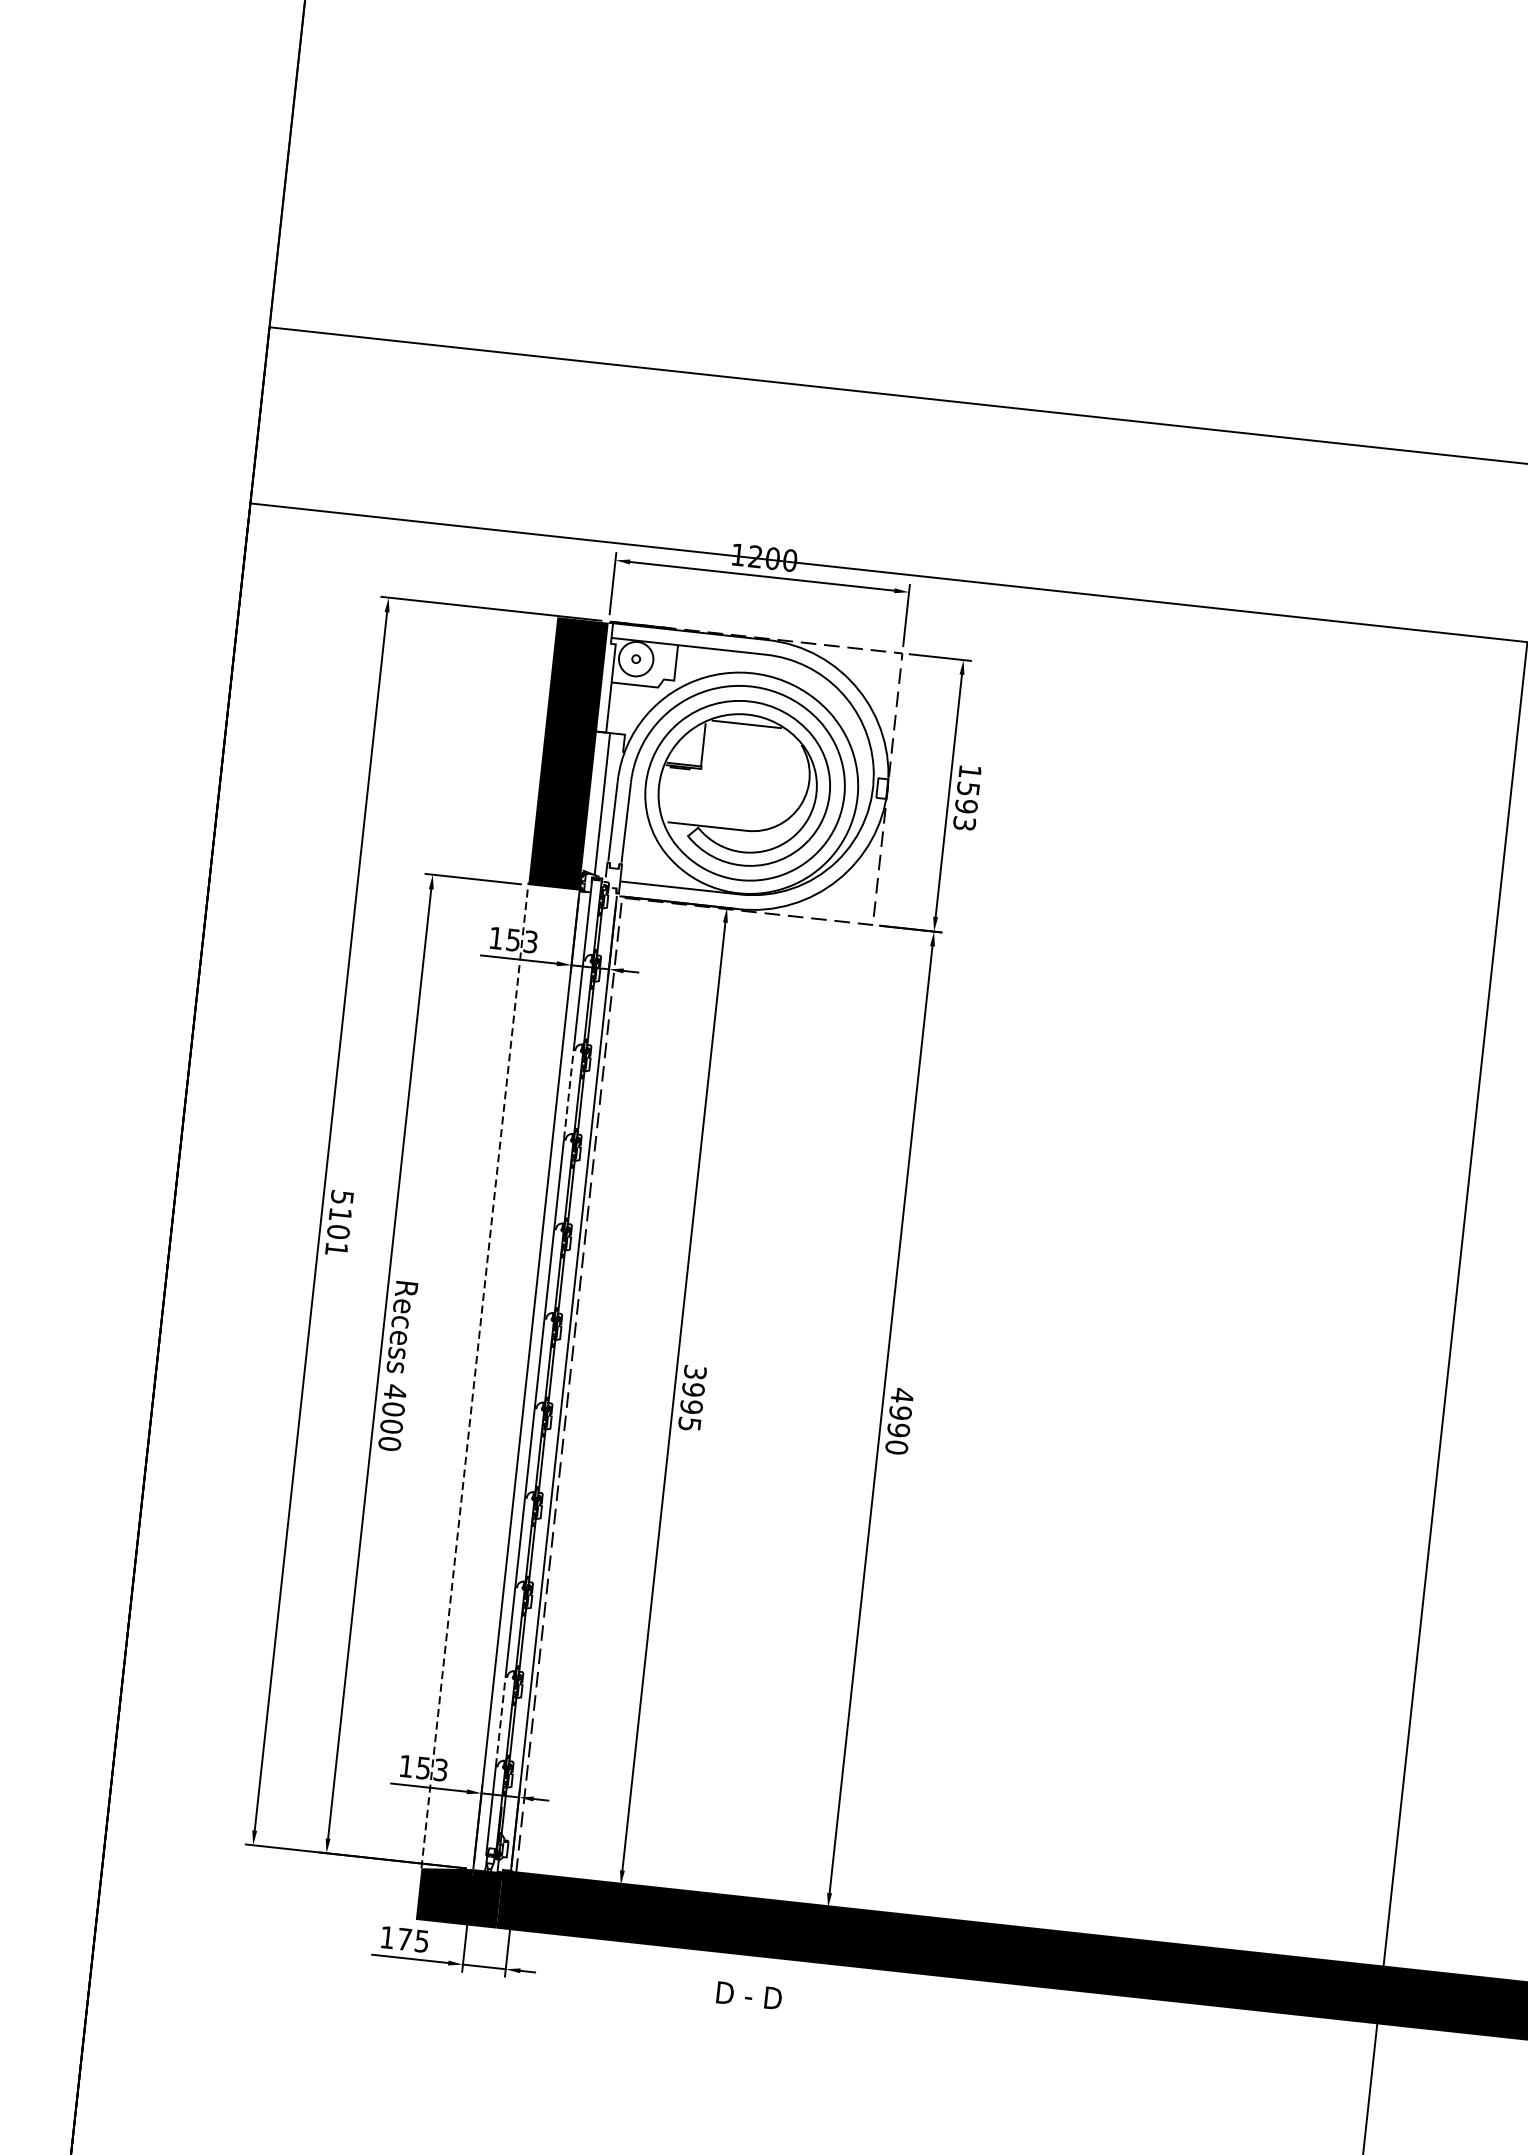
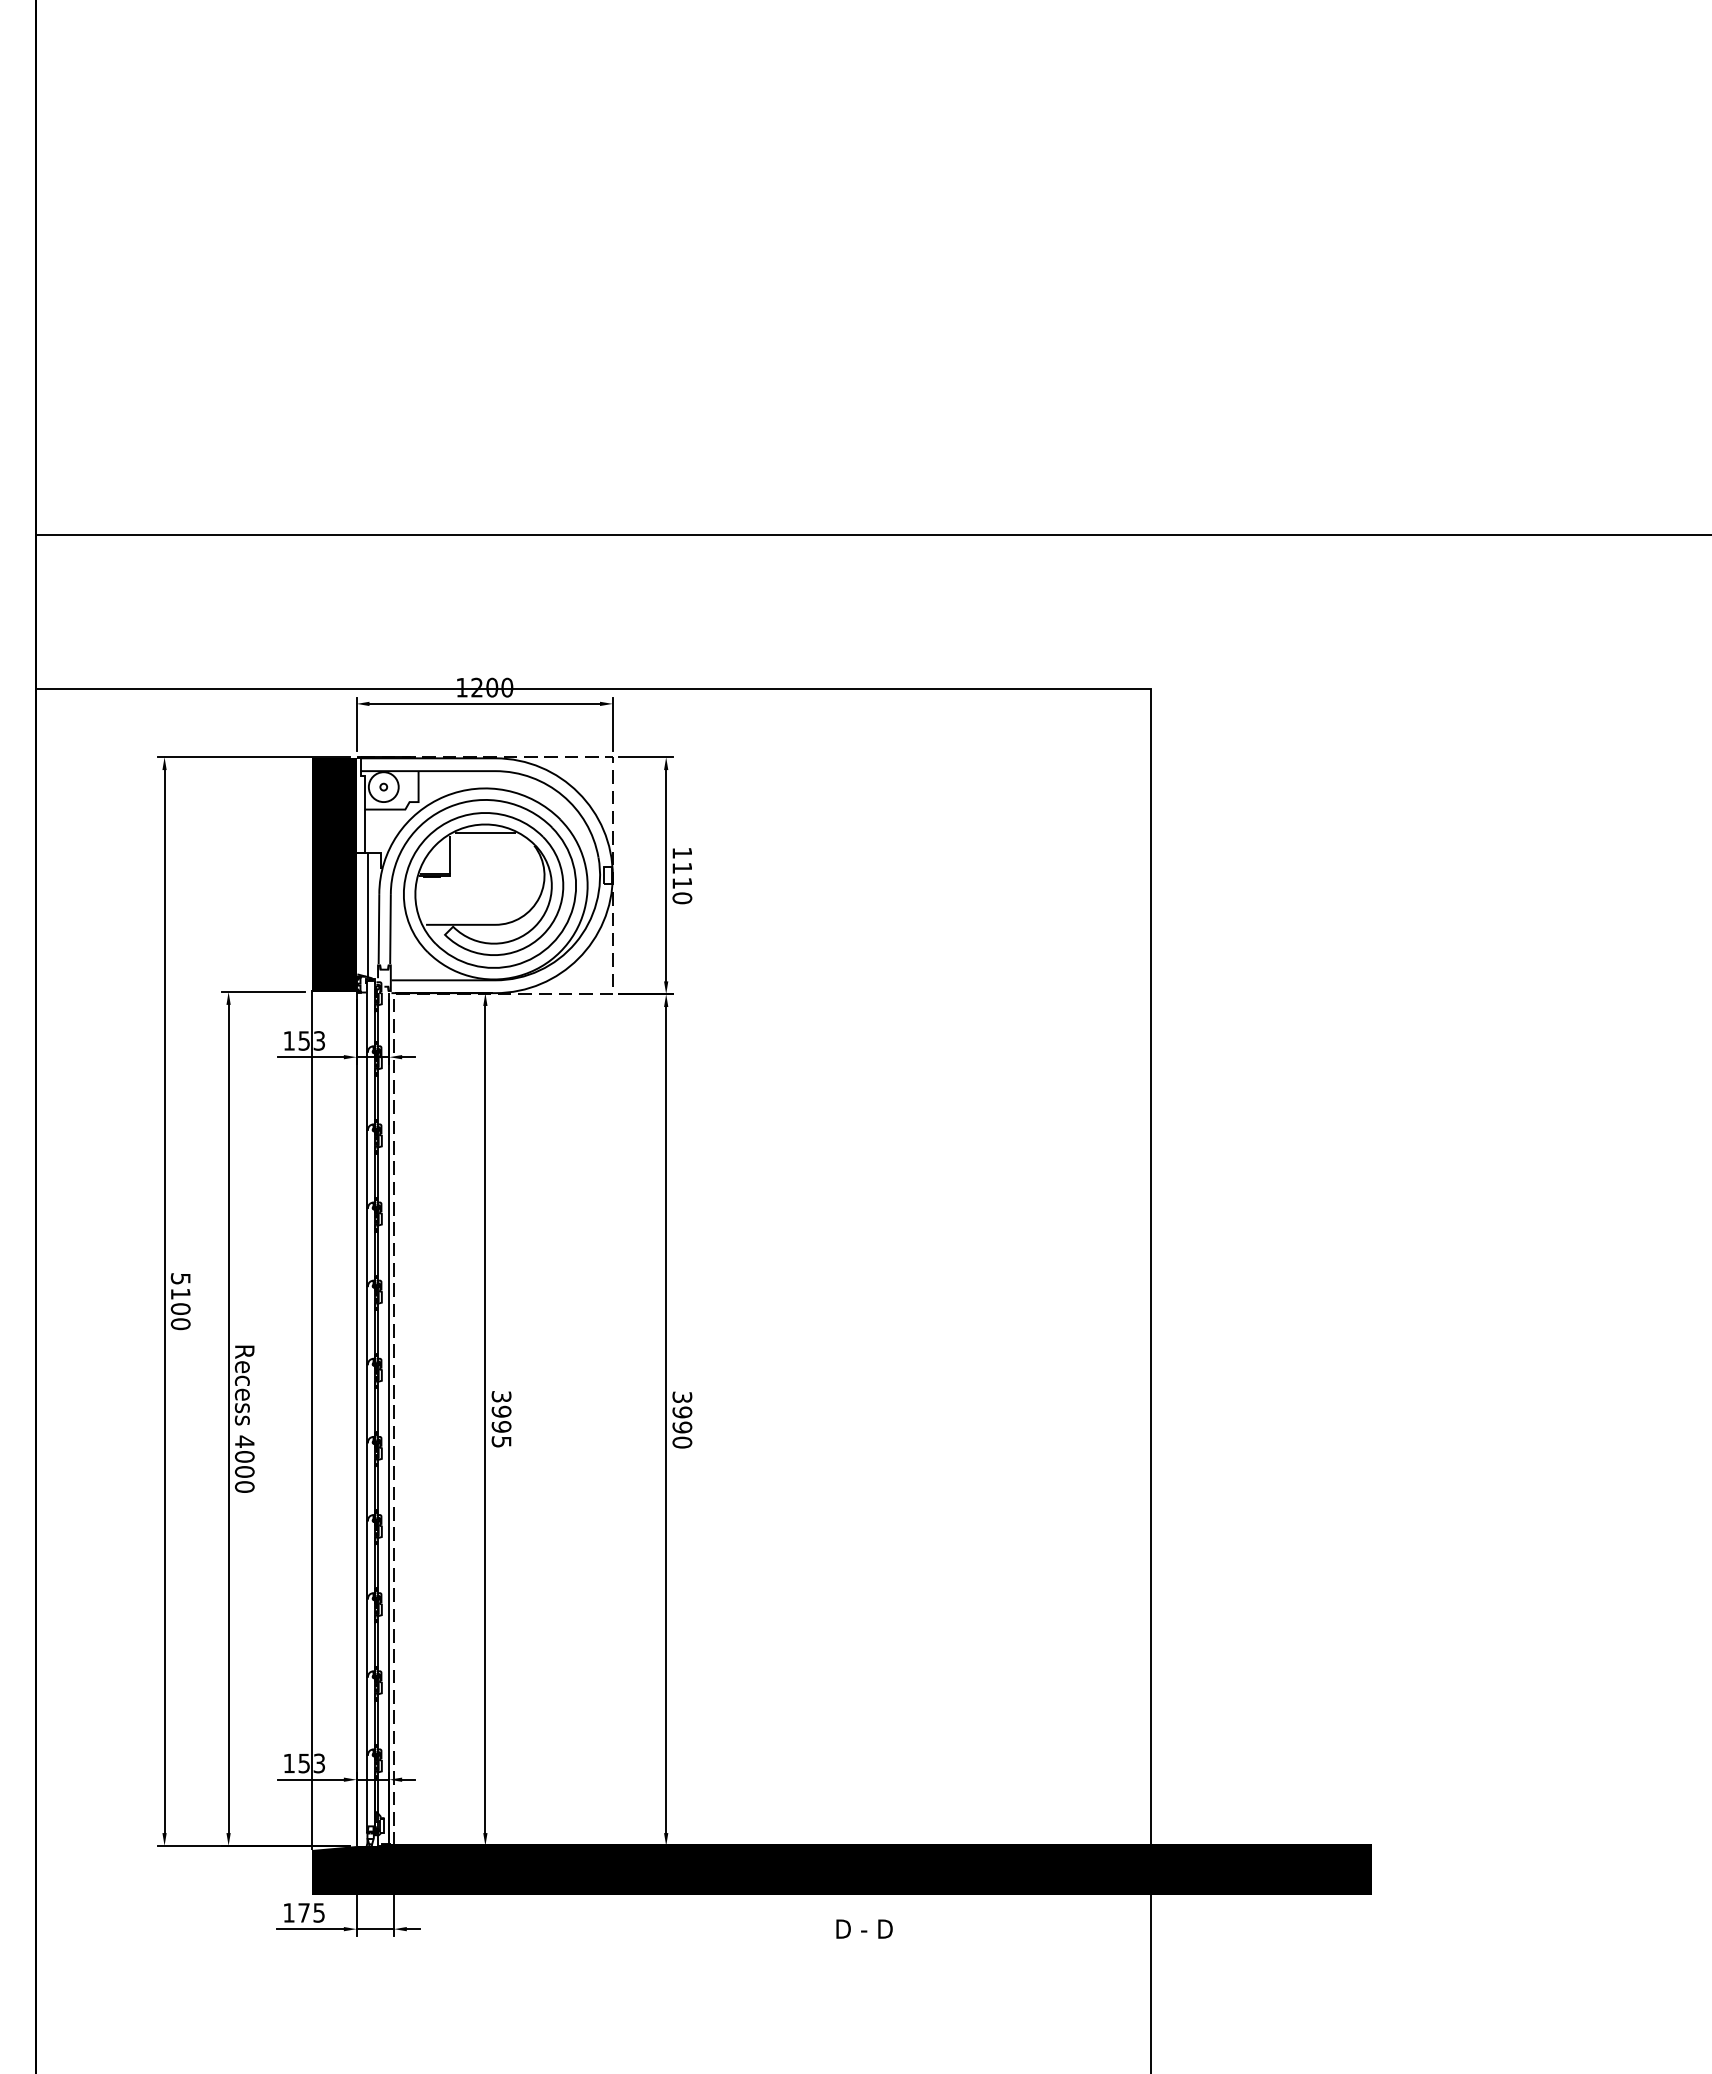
text: (966, 806) -> (682, 883), 1593 -> 1110
line: (568, 1094) -> (366, 1168), dashed -> solid
text: (336, 1249) -> (180, 1324), 5101 -> 5100
line: (474, 1374) -> (311, 1419), dashed -> solid
text: (902, 1395) -> (682, 1397), 4990 -> 3990
line: (500, 1720) -> (366, 1715), dashed -> solid
text: (749, 1994) -> (864, 1928), moved

